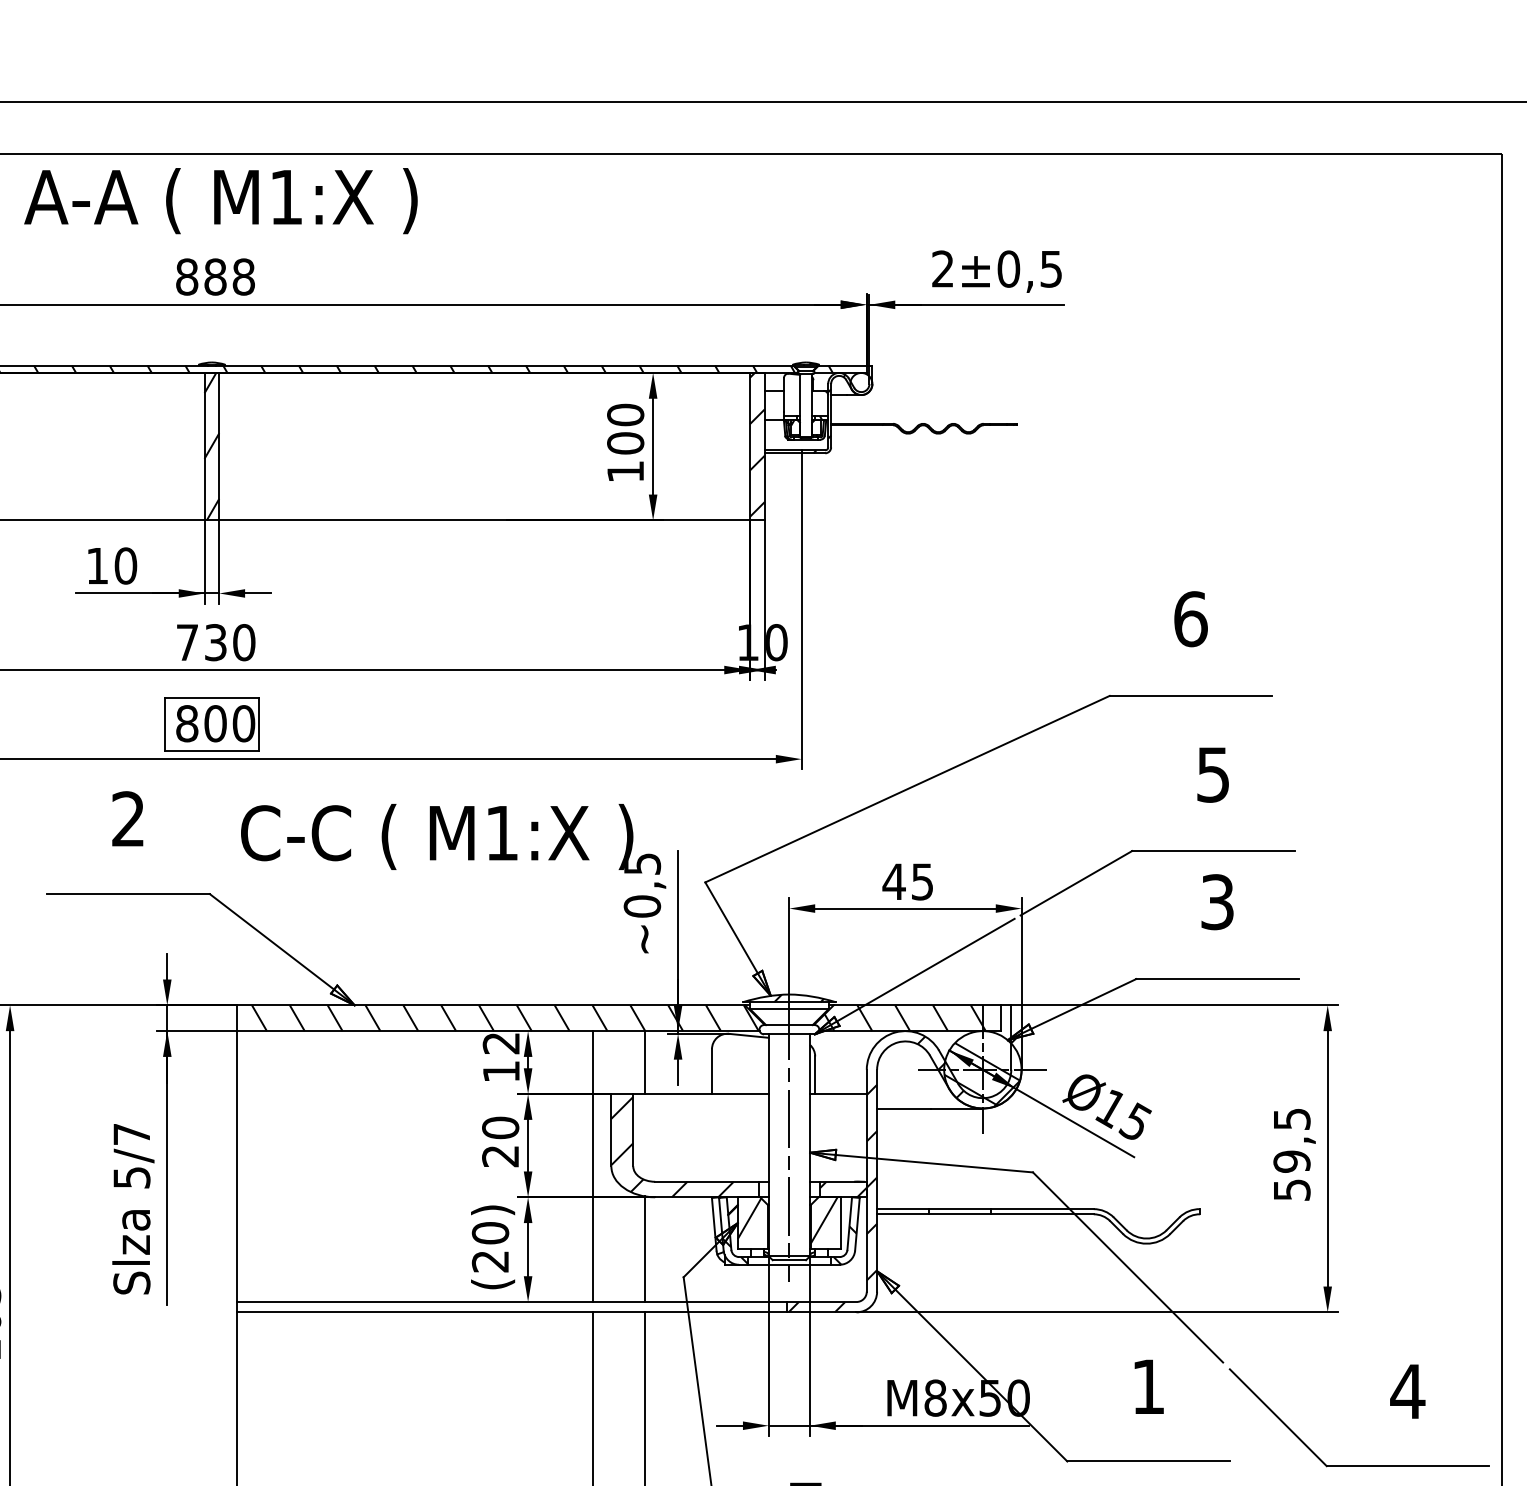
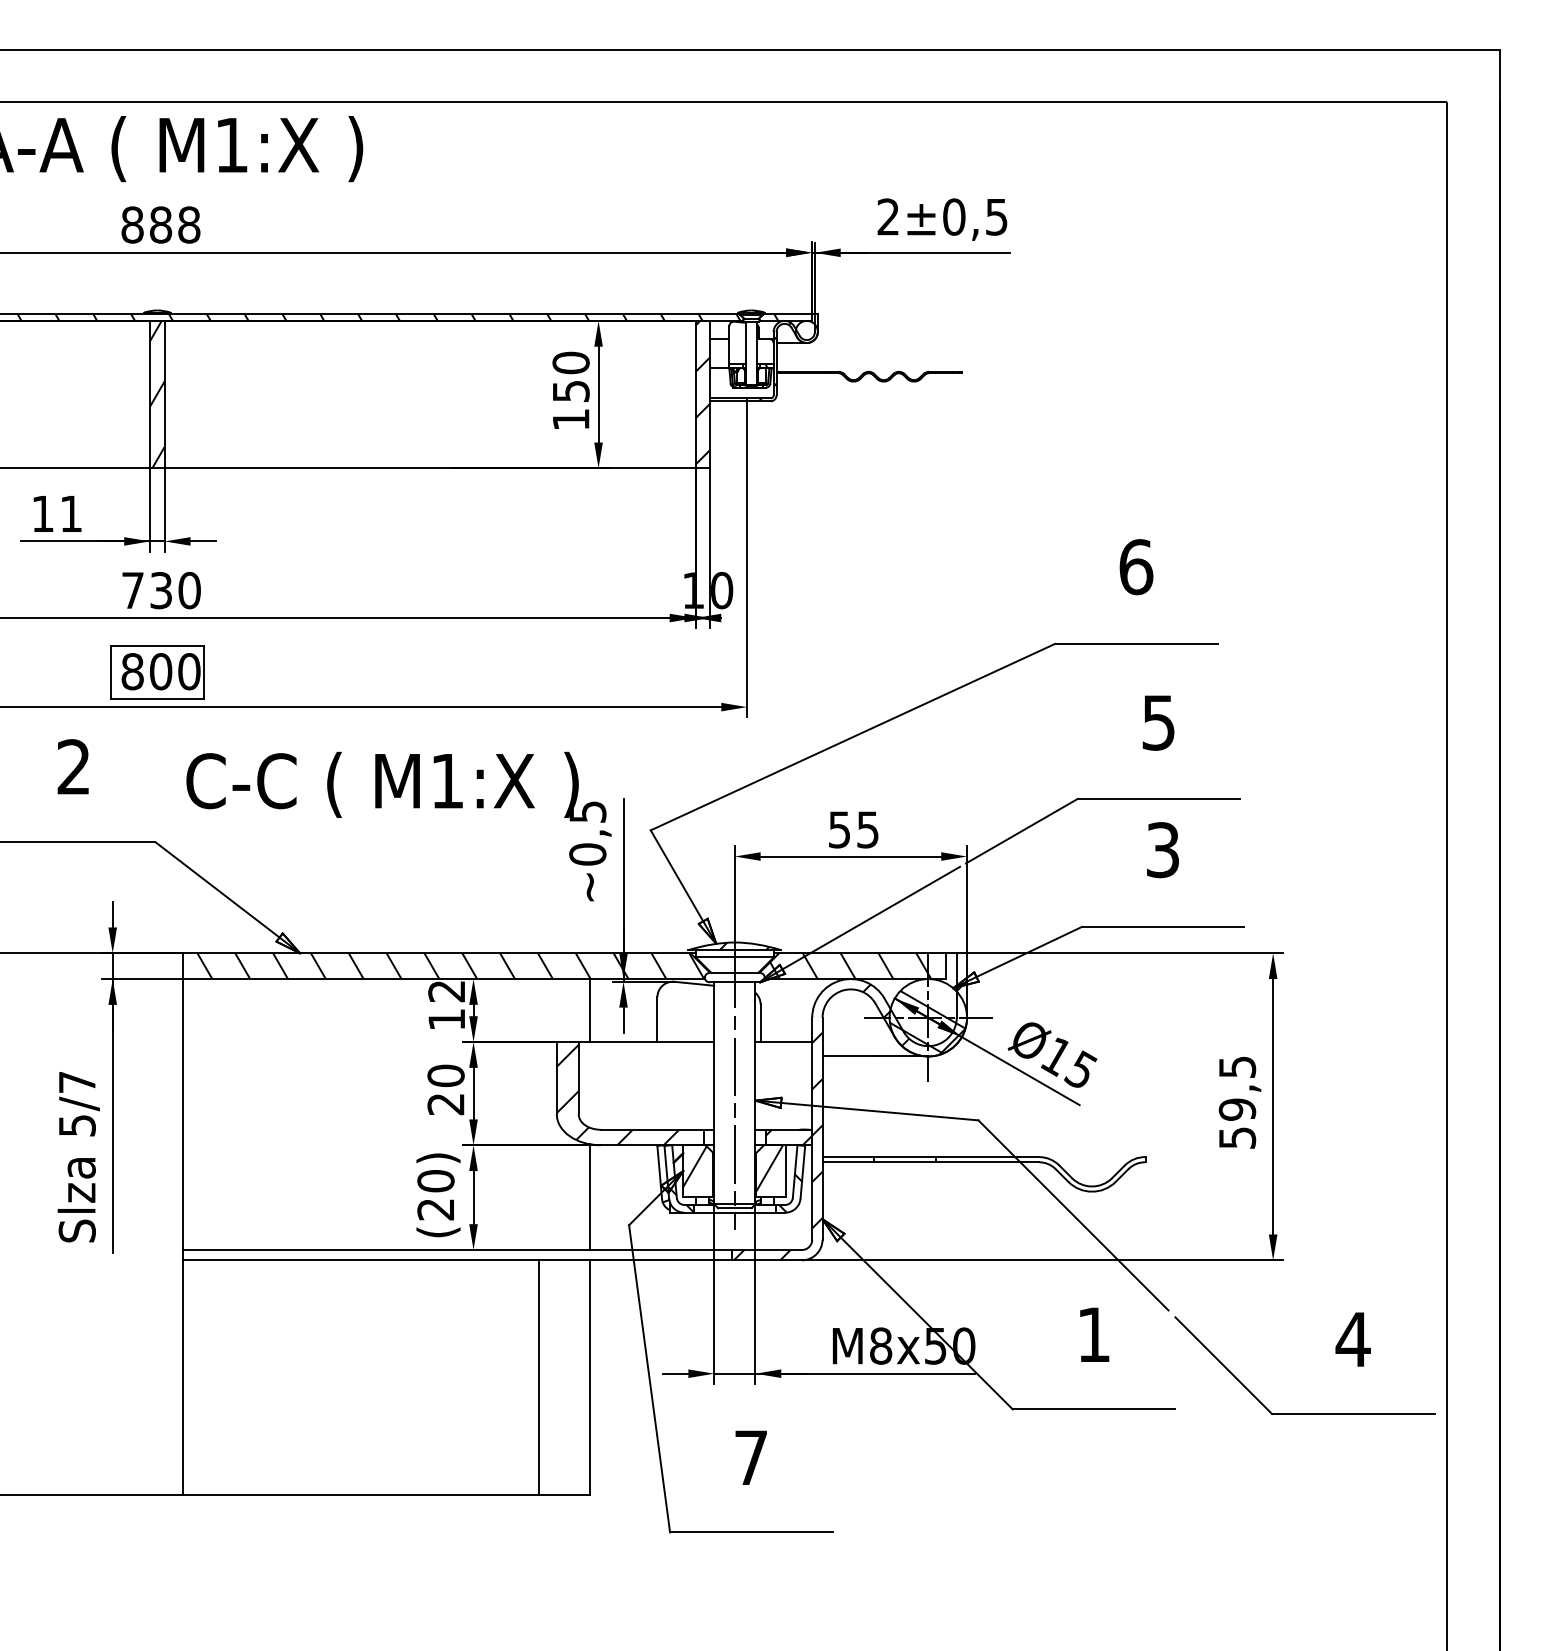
text: (625, 443) -> (570, 391), 100 -> 150
text: (126, 565) -> (71, 513), 10 -> 11
text: (894, 881) -> (839, 829), 45 -> 55
line: (593, 1166) -> (538, 1114), removed

